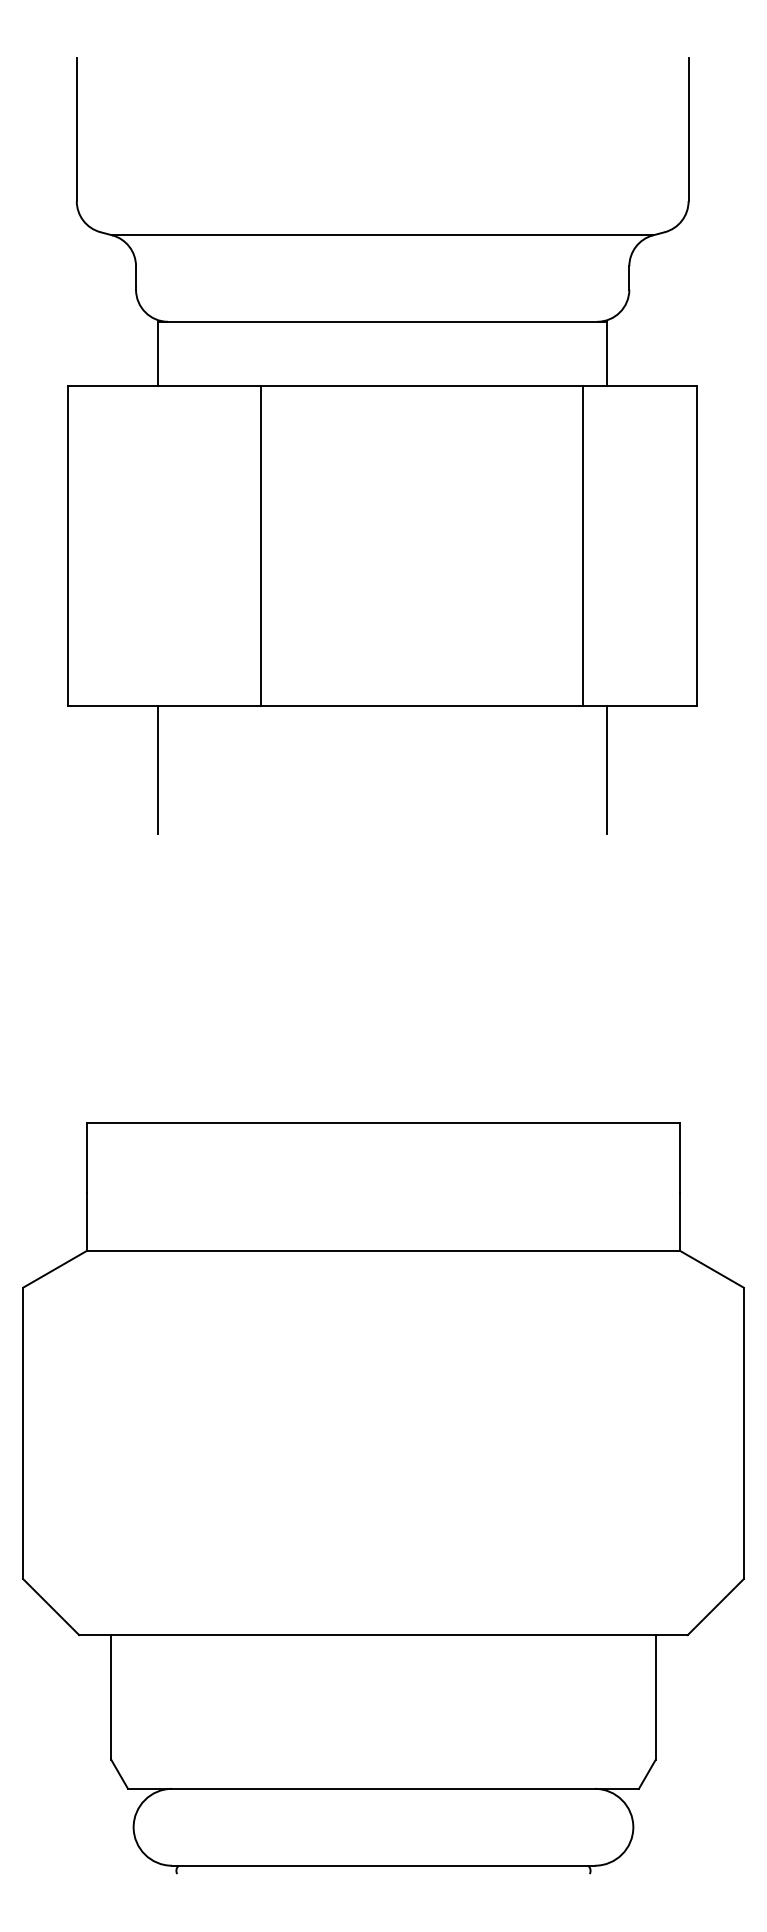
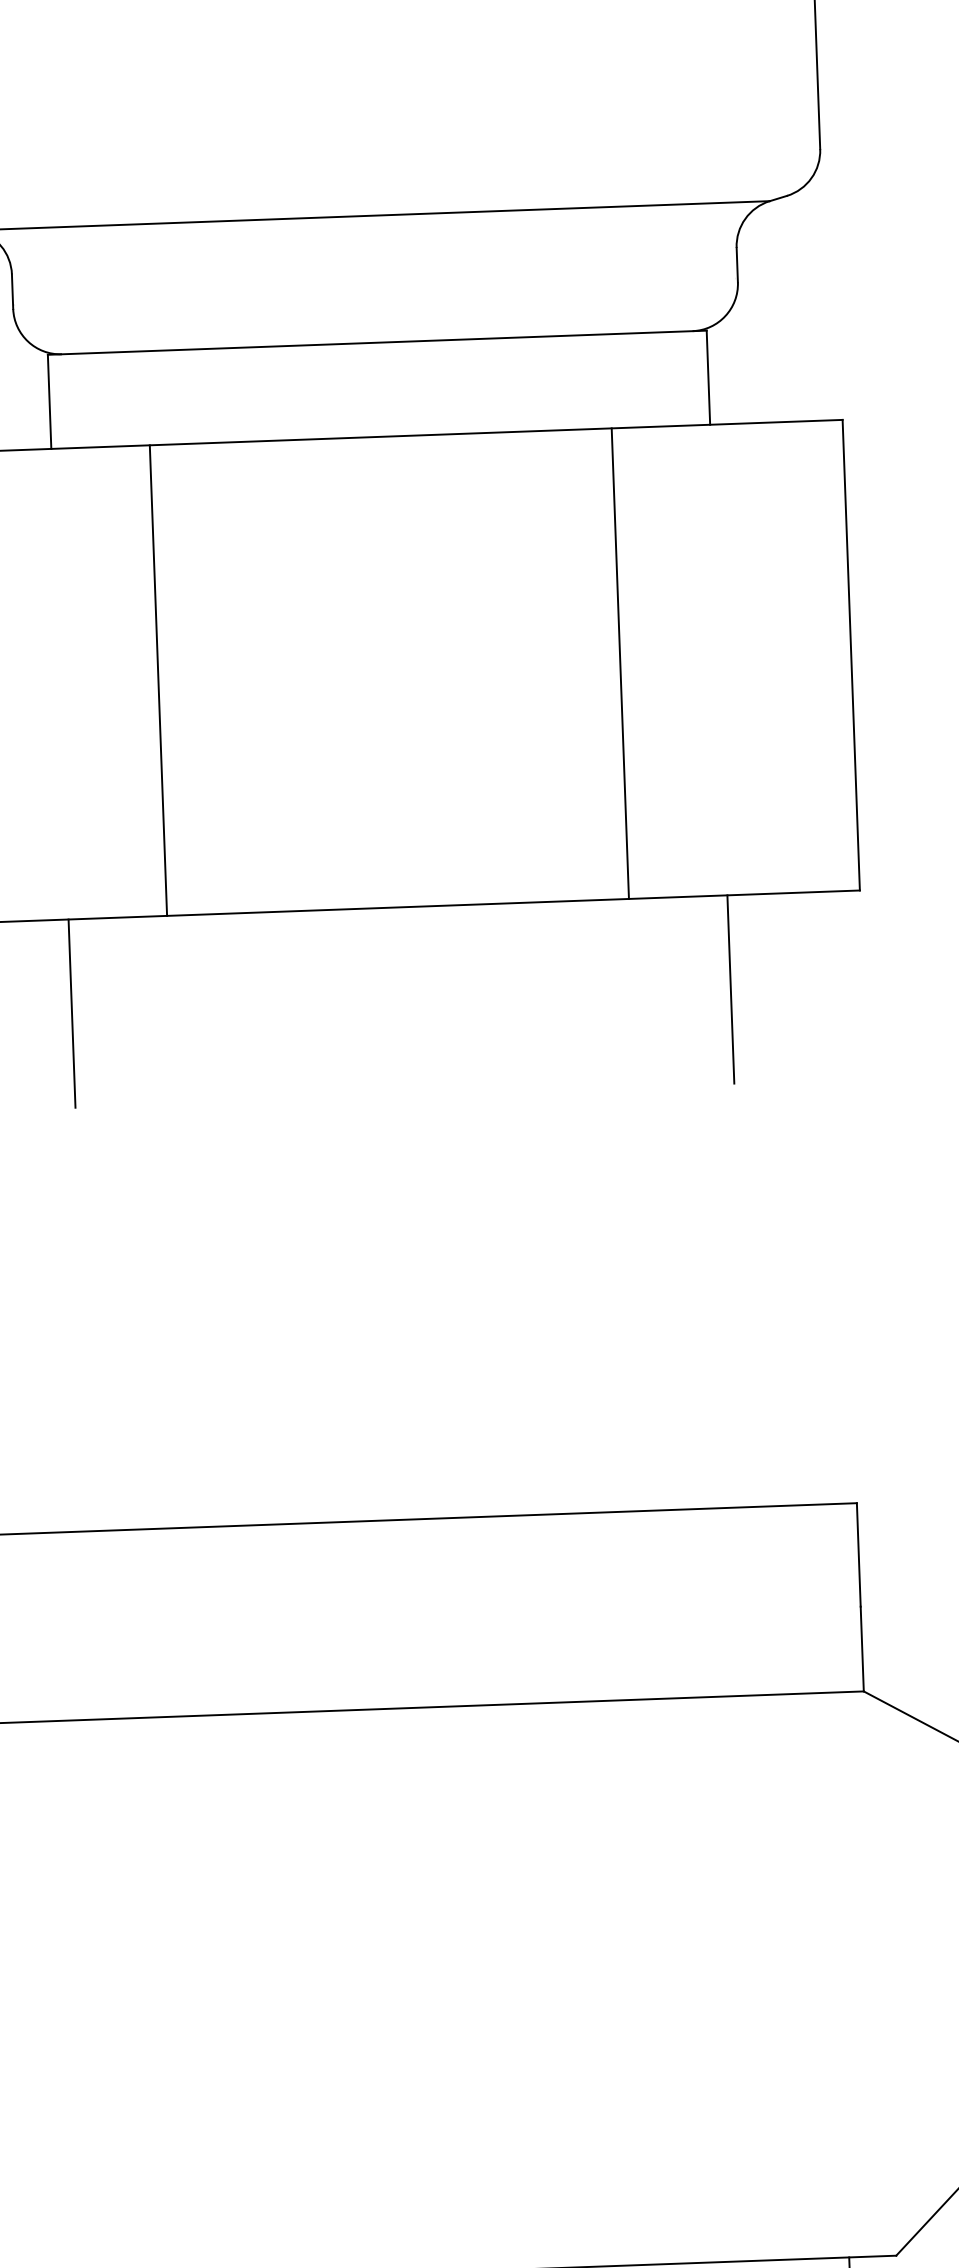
line: (260, 545) -> (158, 679), moved
line: (582, 545) -> (619, 662), moved

